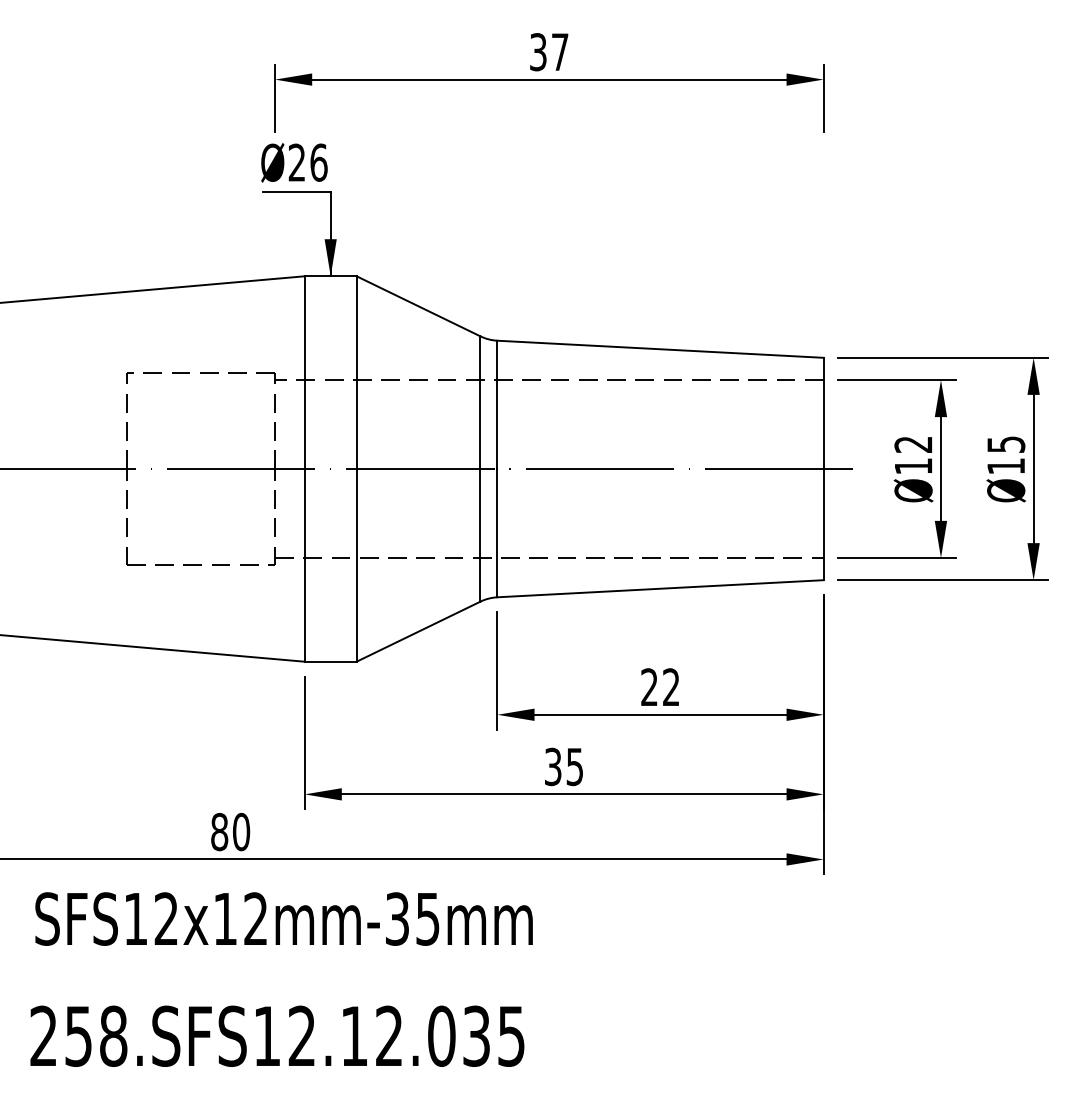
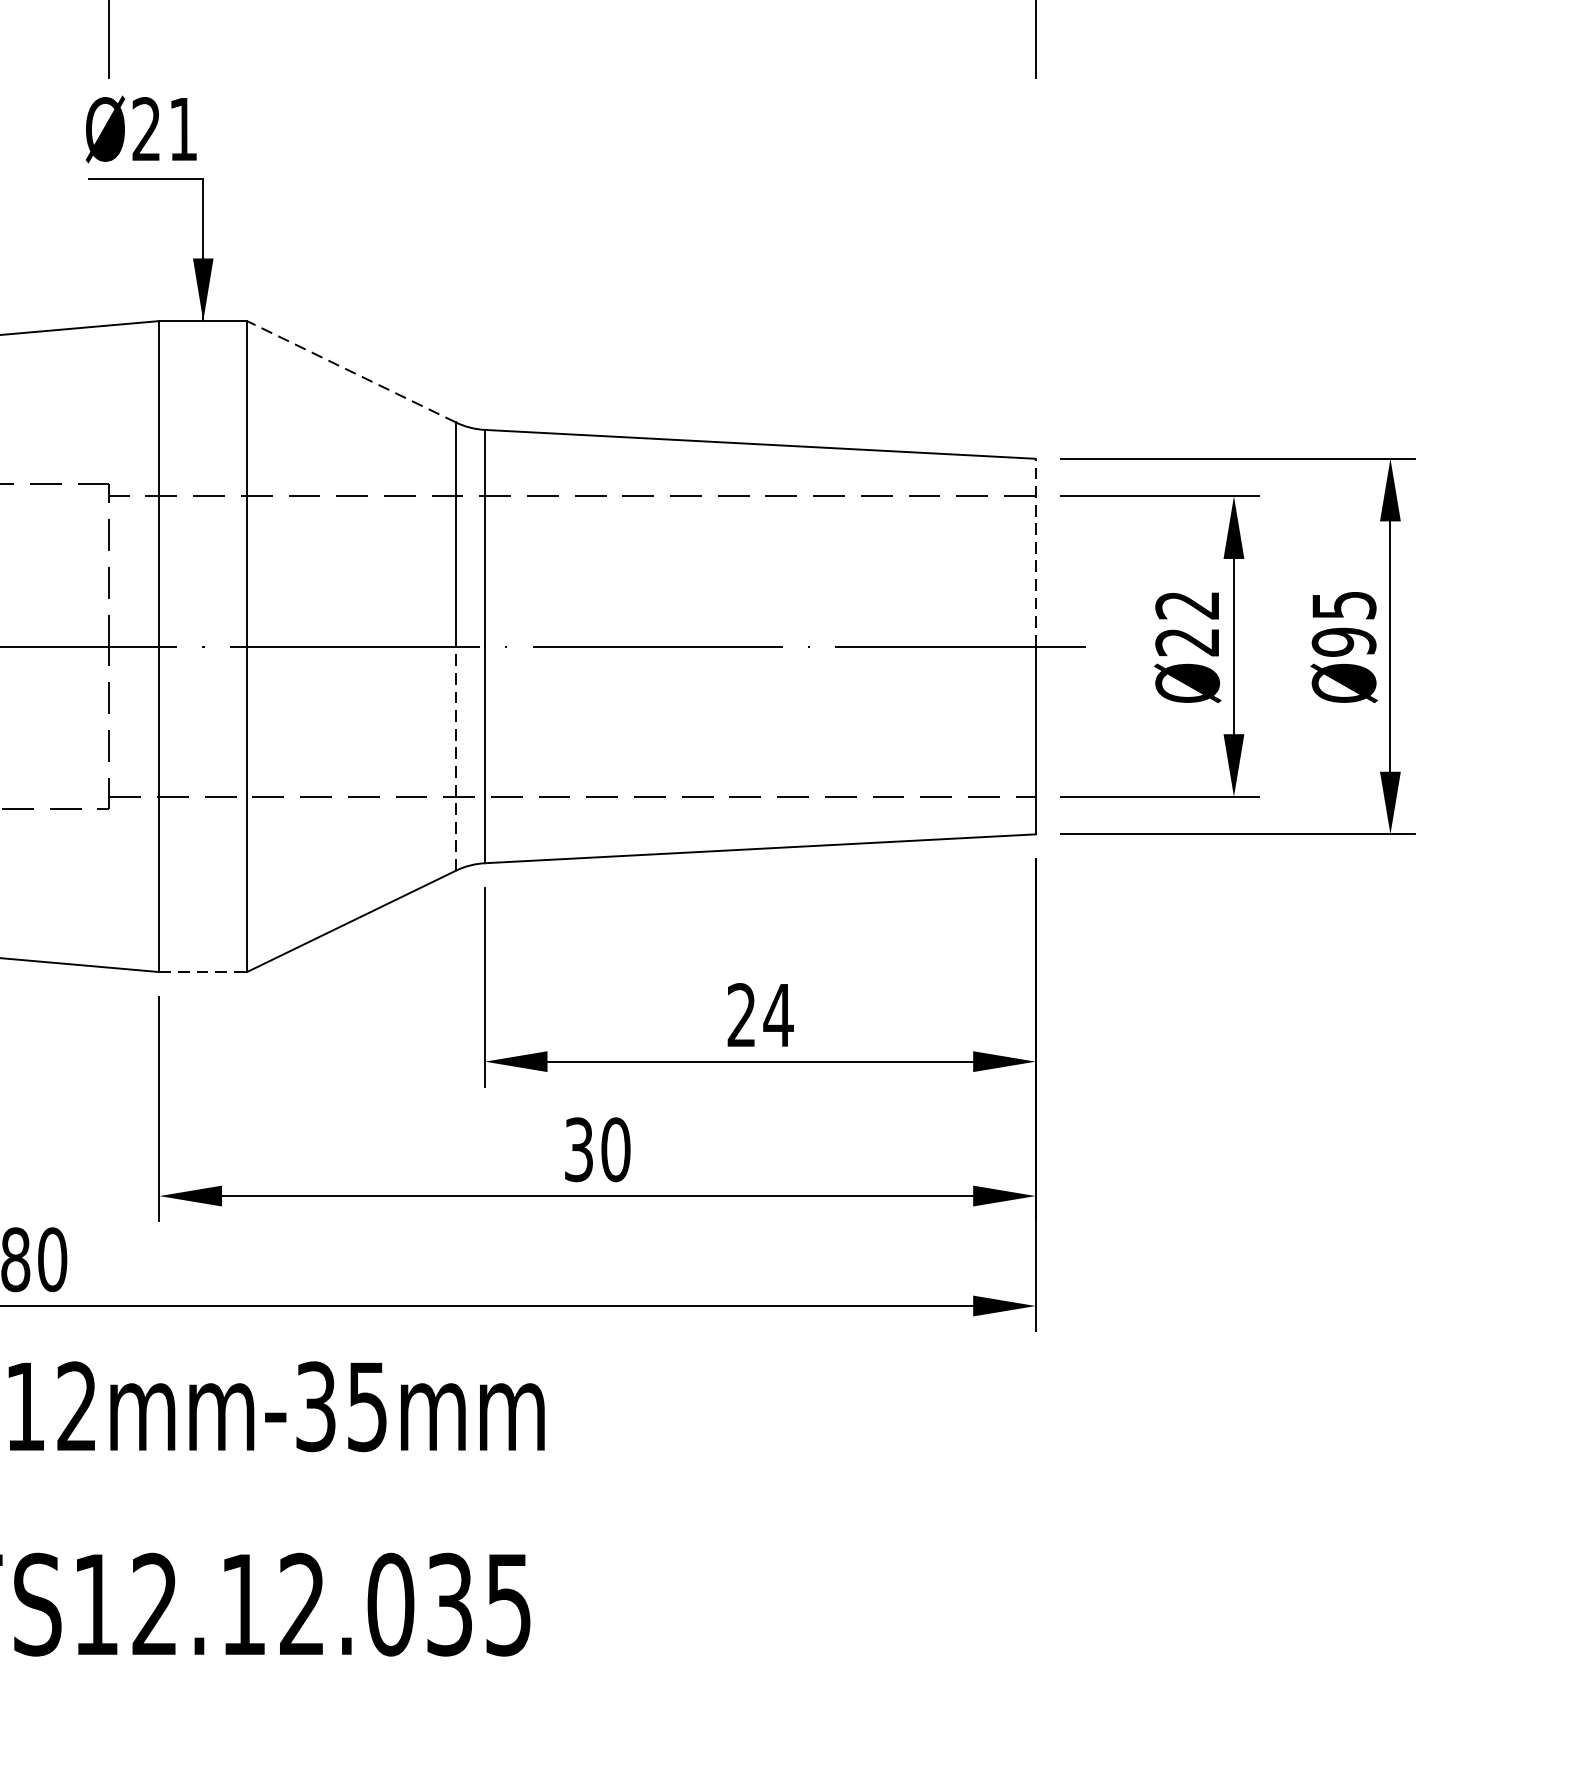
text: (318, 162) -> (182, 128), Ø26 -> Ø21
line: (418, 306) -> (351, 372), solid -> dashed
line: (823, 413) -> (1035, 552), solid -> dashed
text: (912, 466) -> (1185, 642), Ø12 -> Ø22
text: (1006, 466) -> (1344, 642), Ø15 -> Ø95
line: (480, 534) -> (456, 757), solid -> dashed
line: (330, 661) -> (202, 971), solid -> dashed
text: (671, 686) -> (778, 1013), 22 -> 24
text: (574, 766) -> (615, 1149), 35 -> 30

